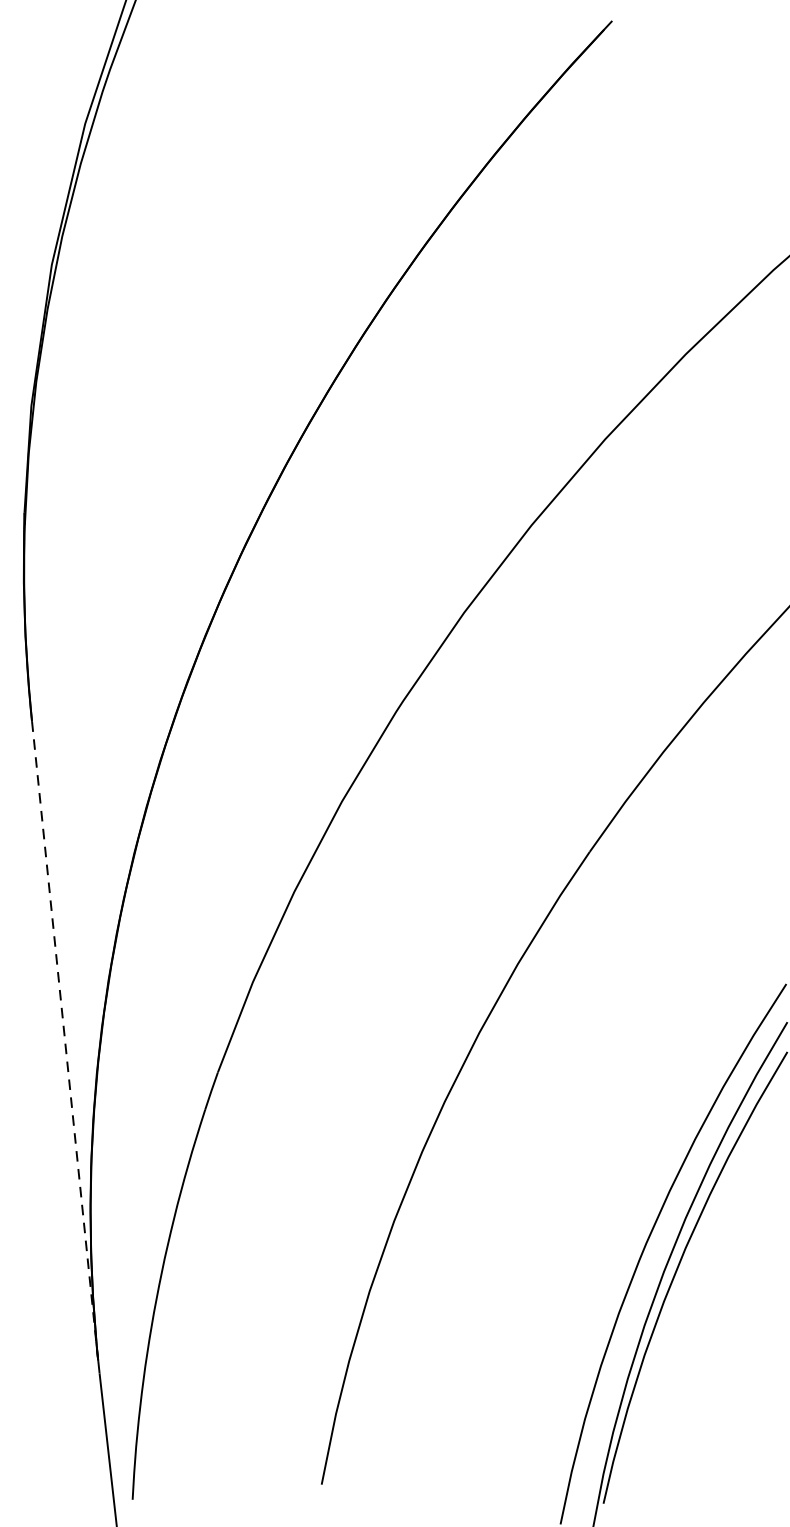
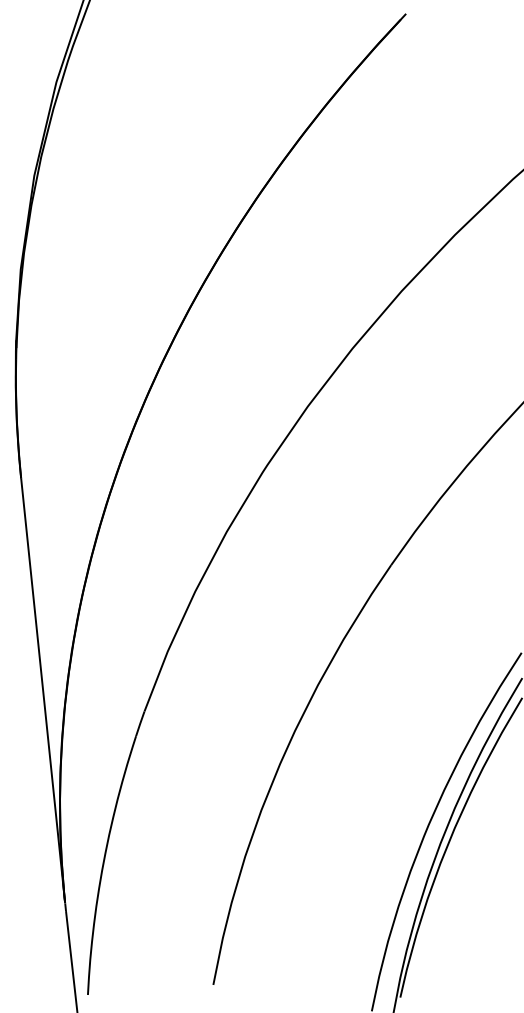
line: (65, 1042) -> (43, 691), dashed -> solid

